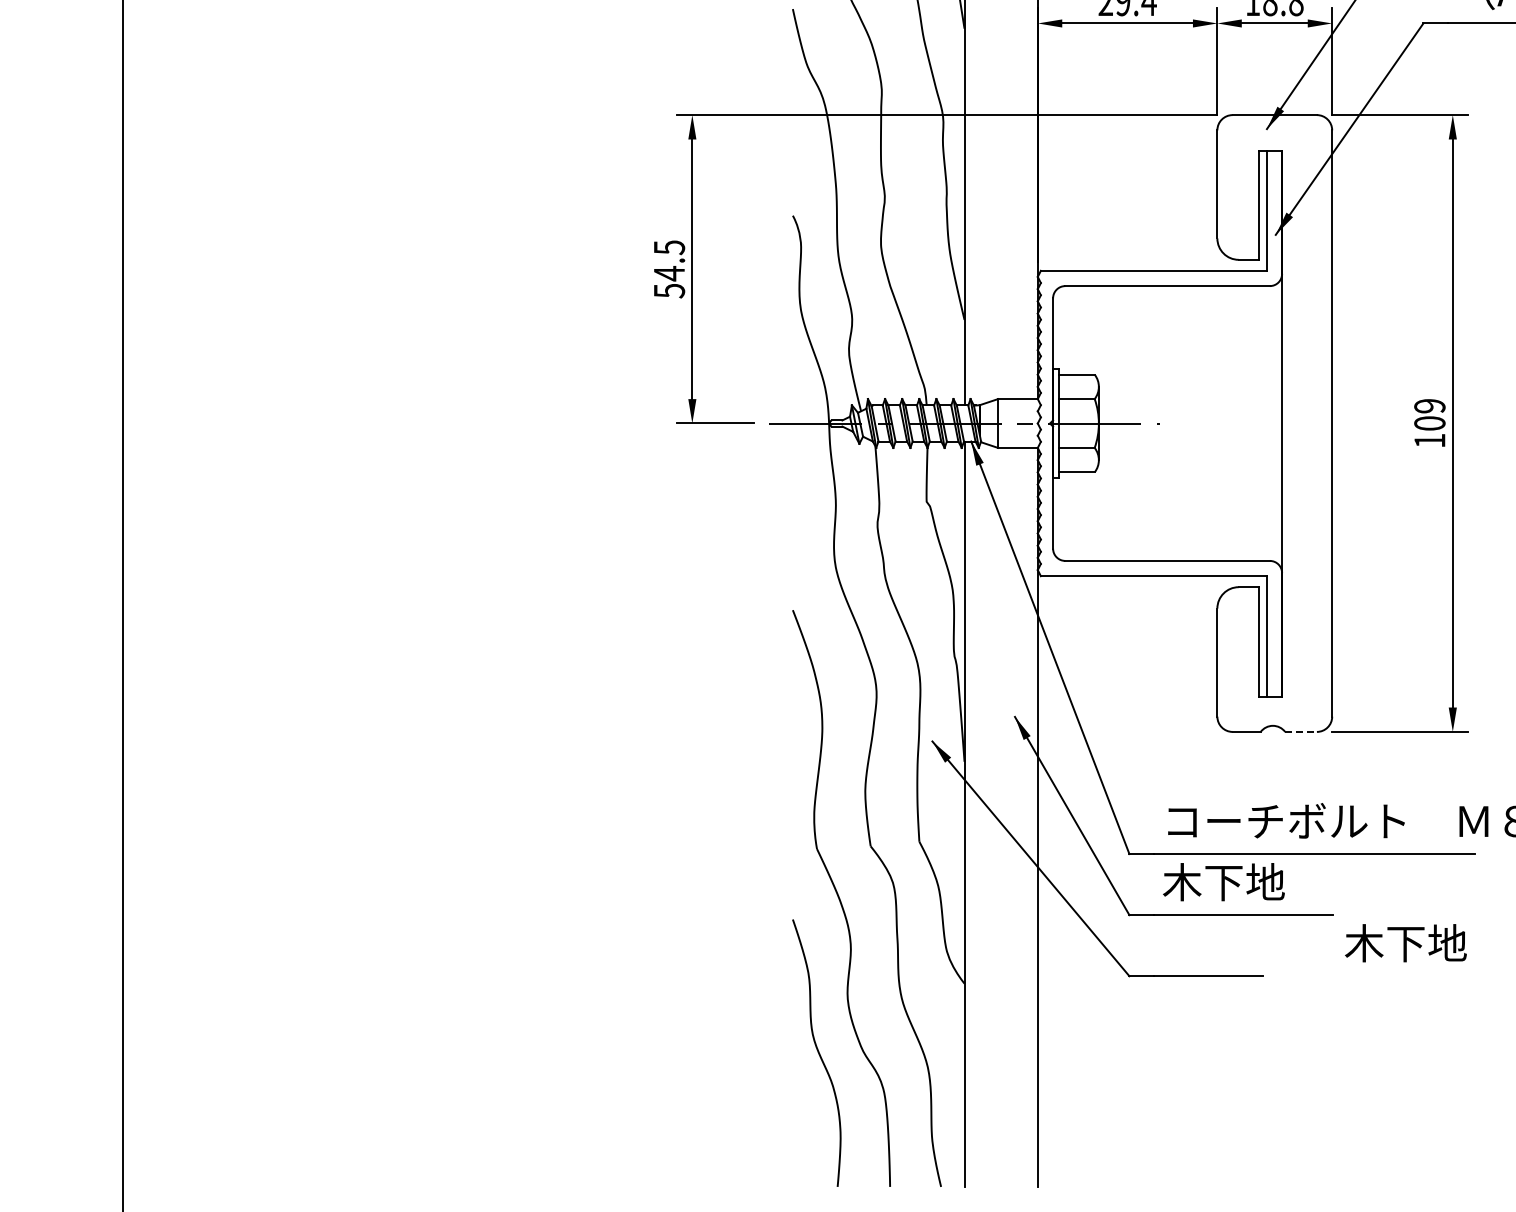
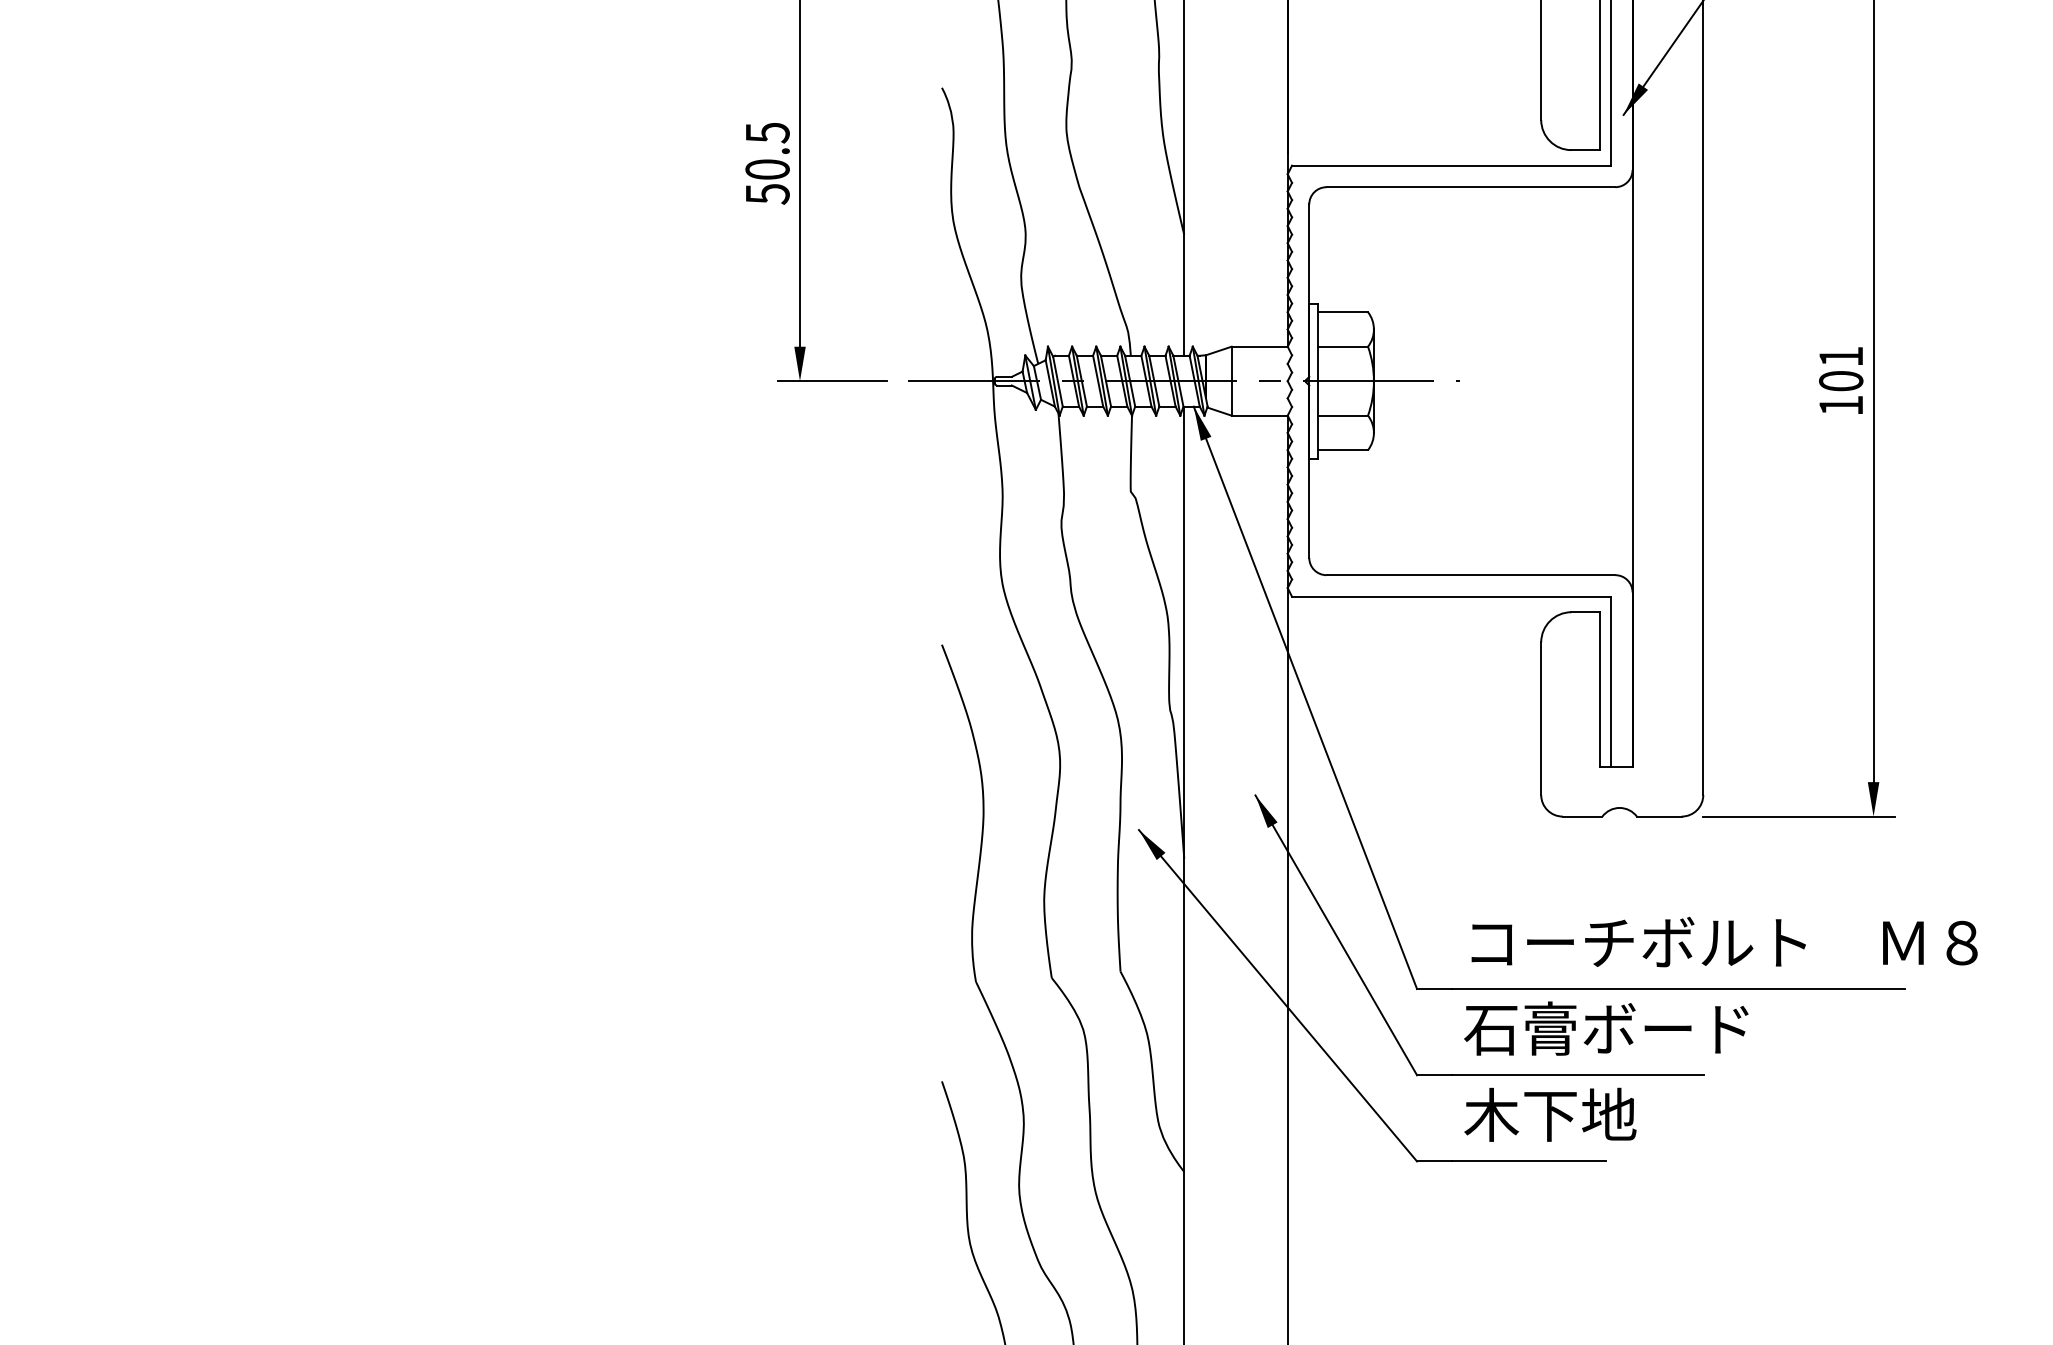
text: (669, 273) -> (767, 169), 54.5 -> 50.5
text: (1429, 406) -> (1840, 357), 109 -> 101
line: (1301, 731) -> (1659, 815), dashed -> solid
text: (1263, 882) -> (1606, 1029), 木下地 -> 石膏ボード
text: (1405, 943) -> (1549, 1115), moved

